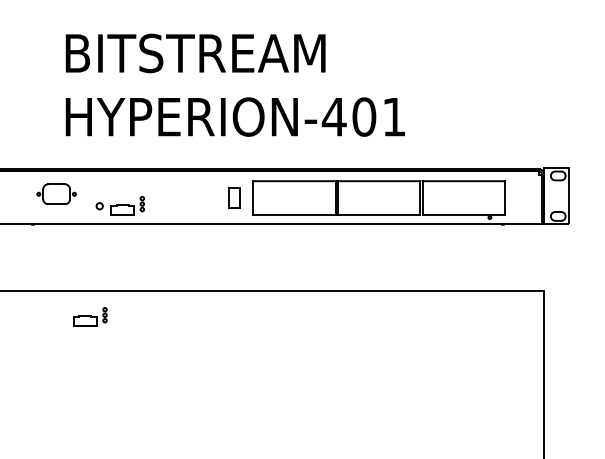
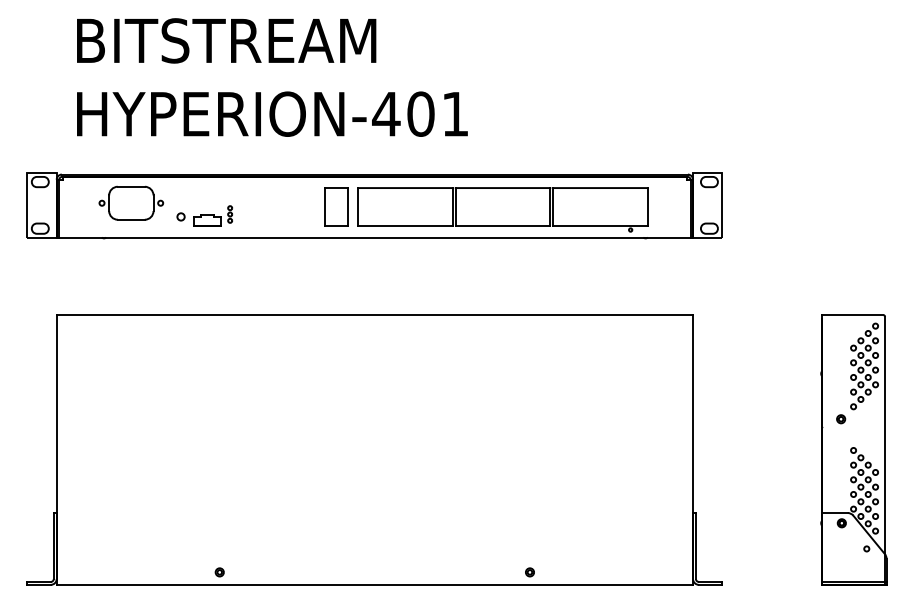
text: (235, 85) -> (272, 77), moved
part: (56, 193) -> (131, 202), size x1.43
part: (234, 197) -> (336, 206), size x1.67
part: (90, 316) -> (170, 343), removed

